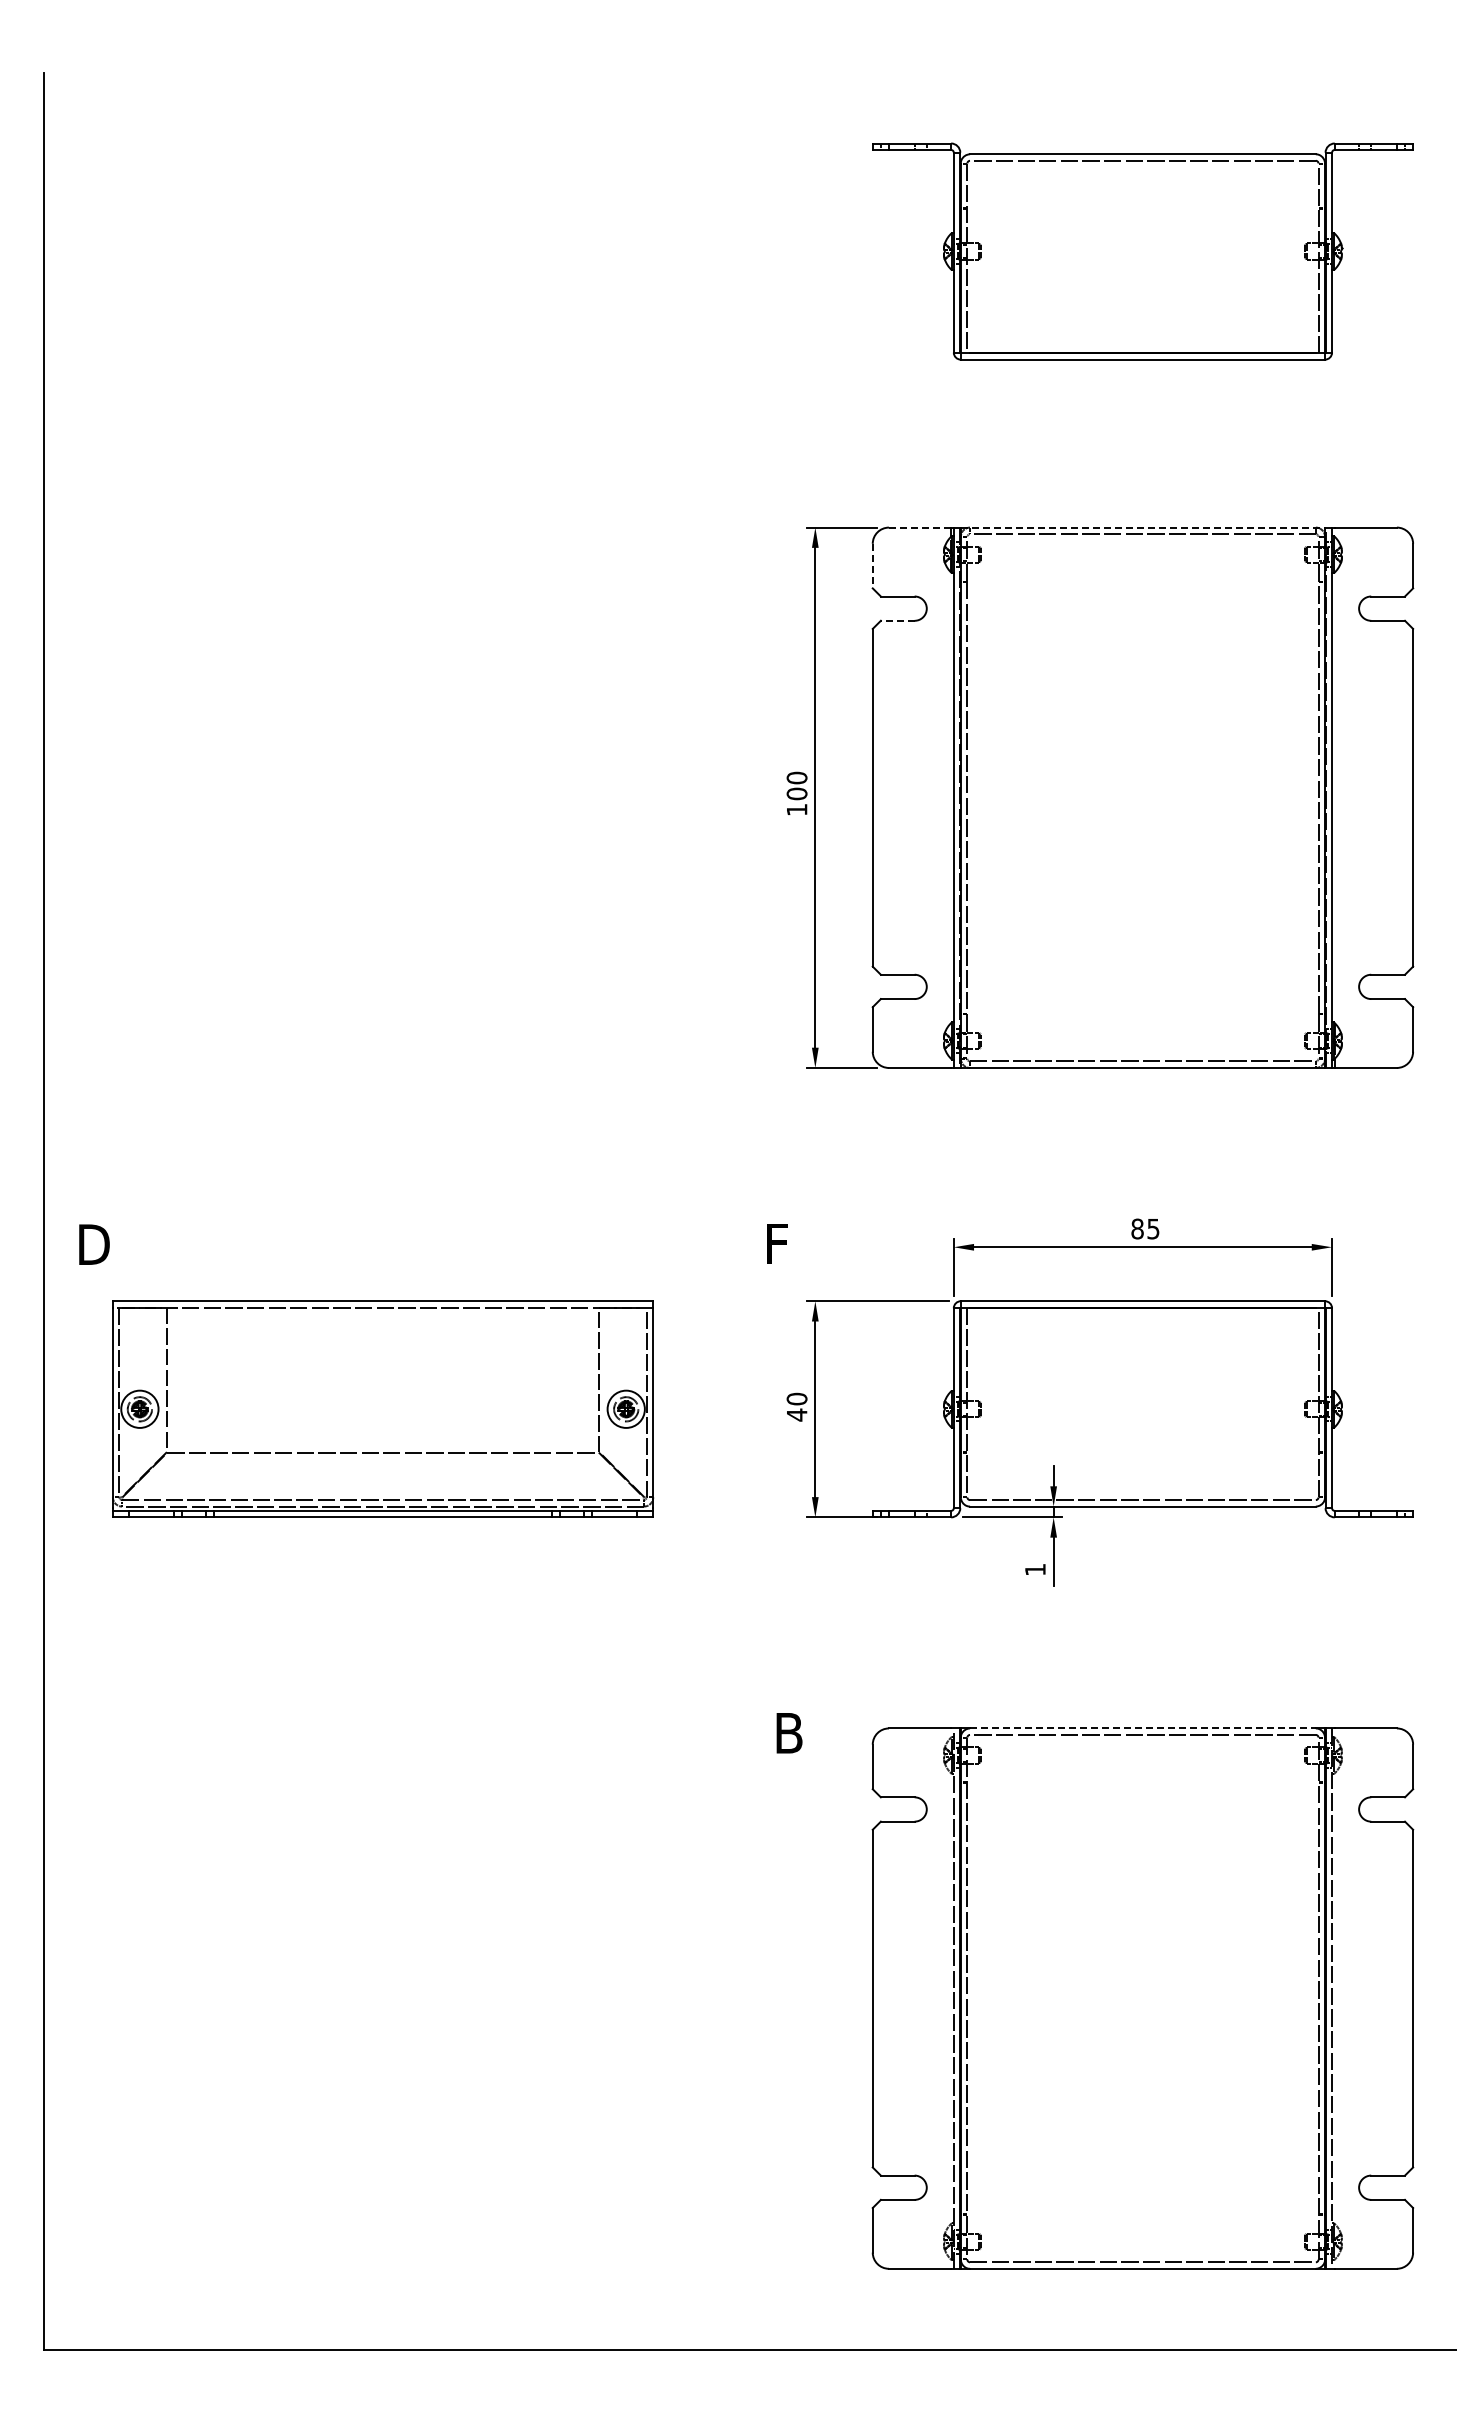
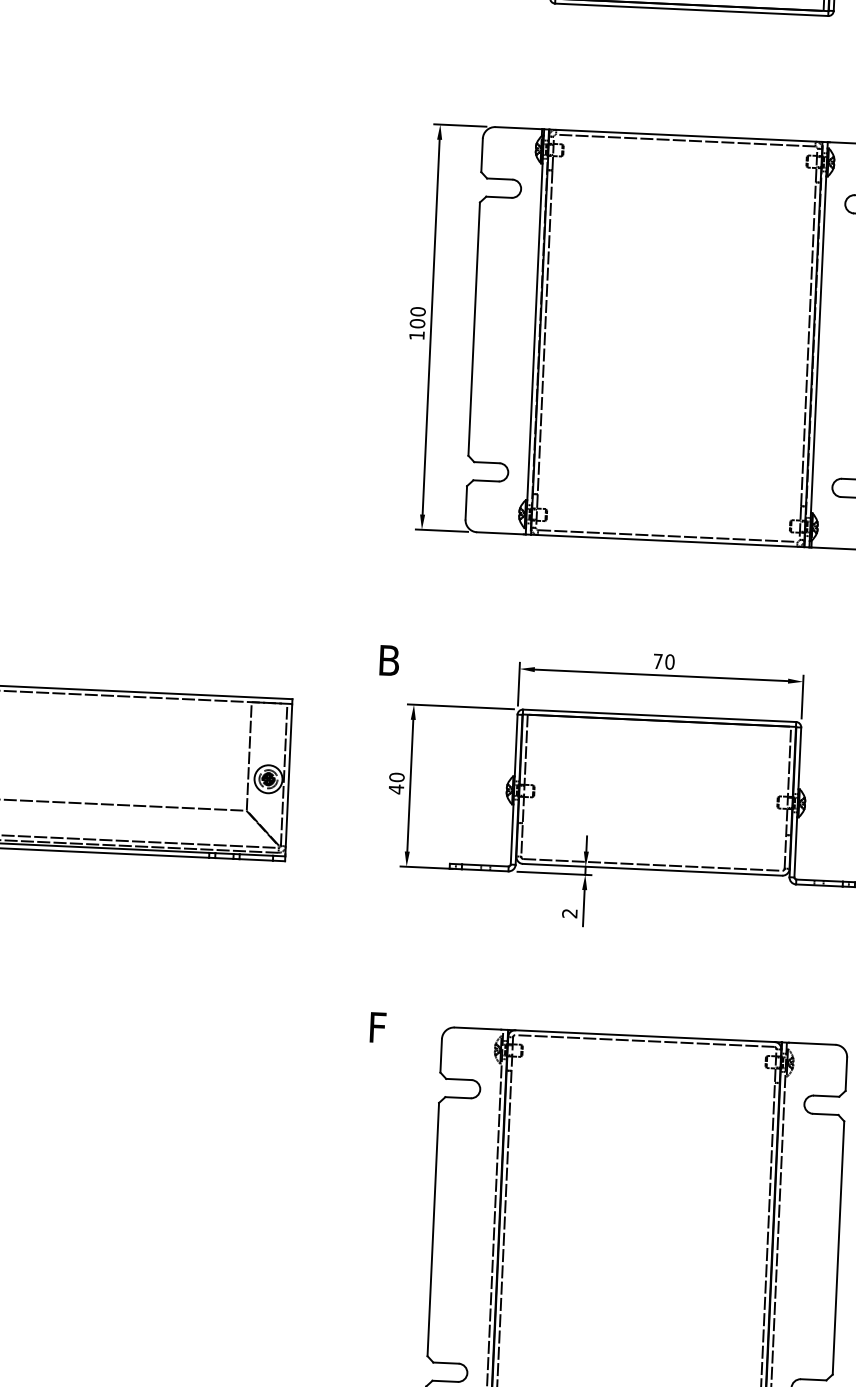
line: (920, 527) -> (519, 128), dashed -> solid
line: (1143, 527) -> (686, 135), dashed -> solid
line: (872, 566) -> (481, 155), dashed -> solid
line: (897, 620) -> (498, 197), dashed -> solid
text: (1145, 1228) -> (664, 661), 85 -> 70
text: (780, 1243) -> (389, 660), F -> B
text: (1035, 1569) -> (569, 913), 1 -> 2
line: (1142, 1728) -> (644, 1036), dashed -> solid
text: (789, 1733) -> (379, 1027), B -> F

